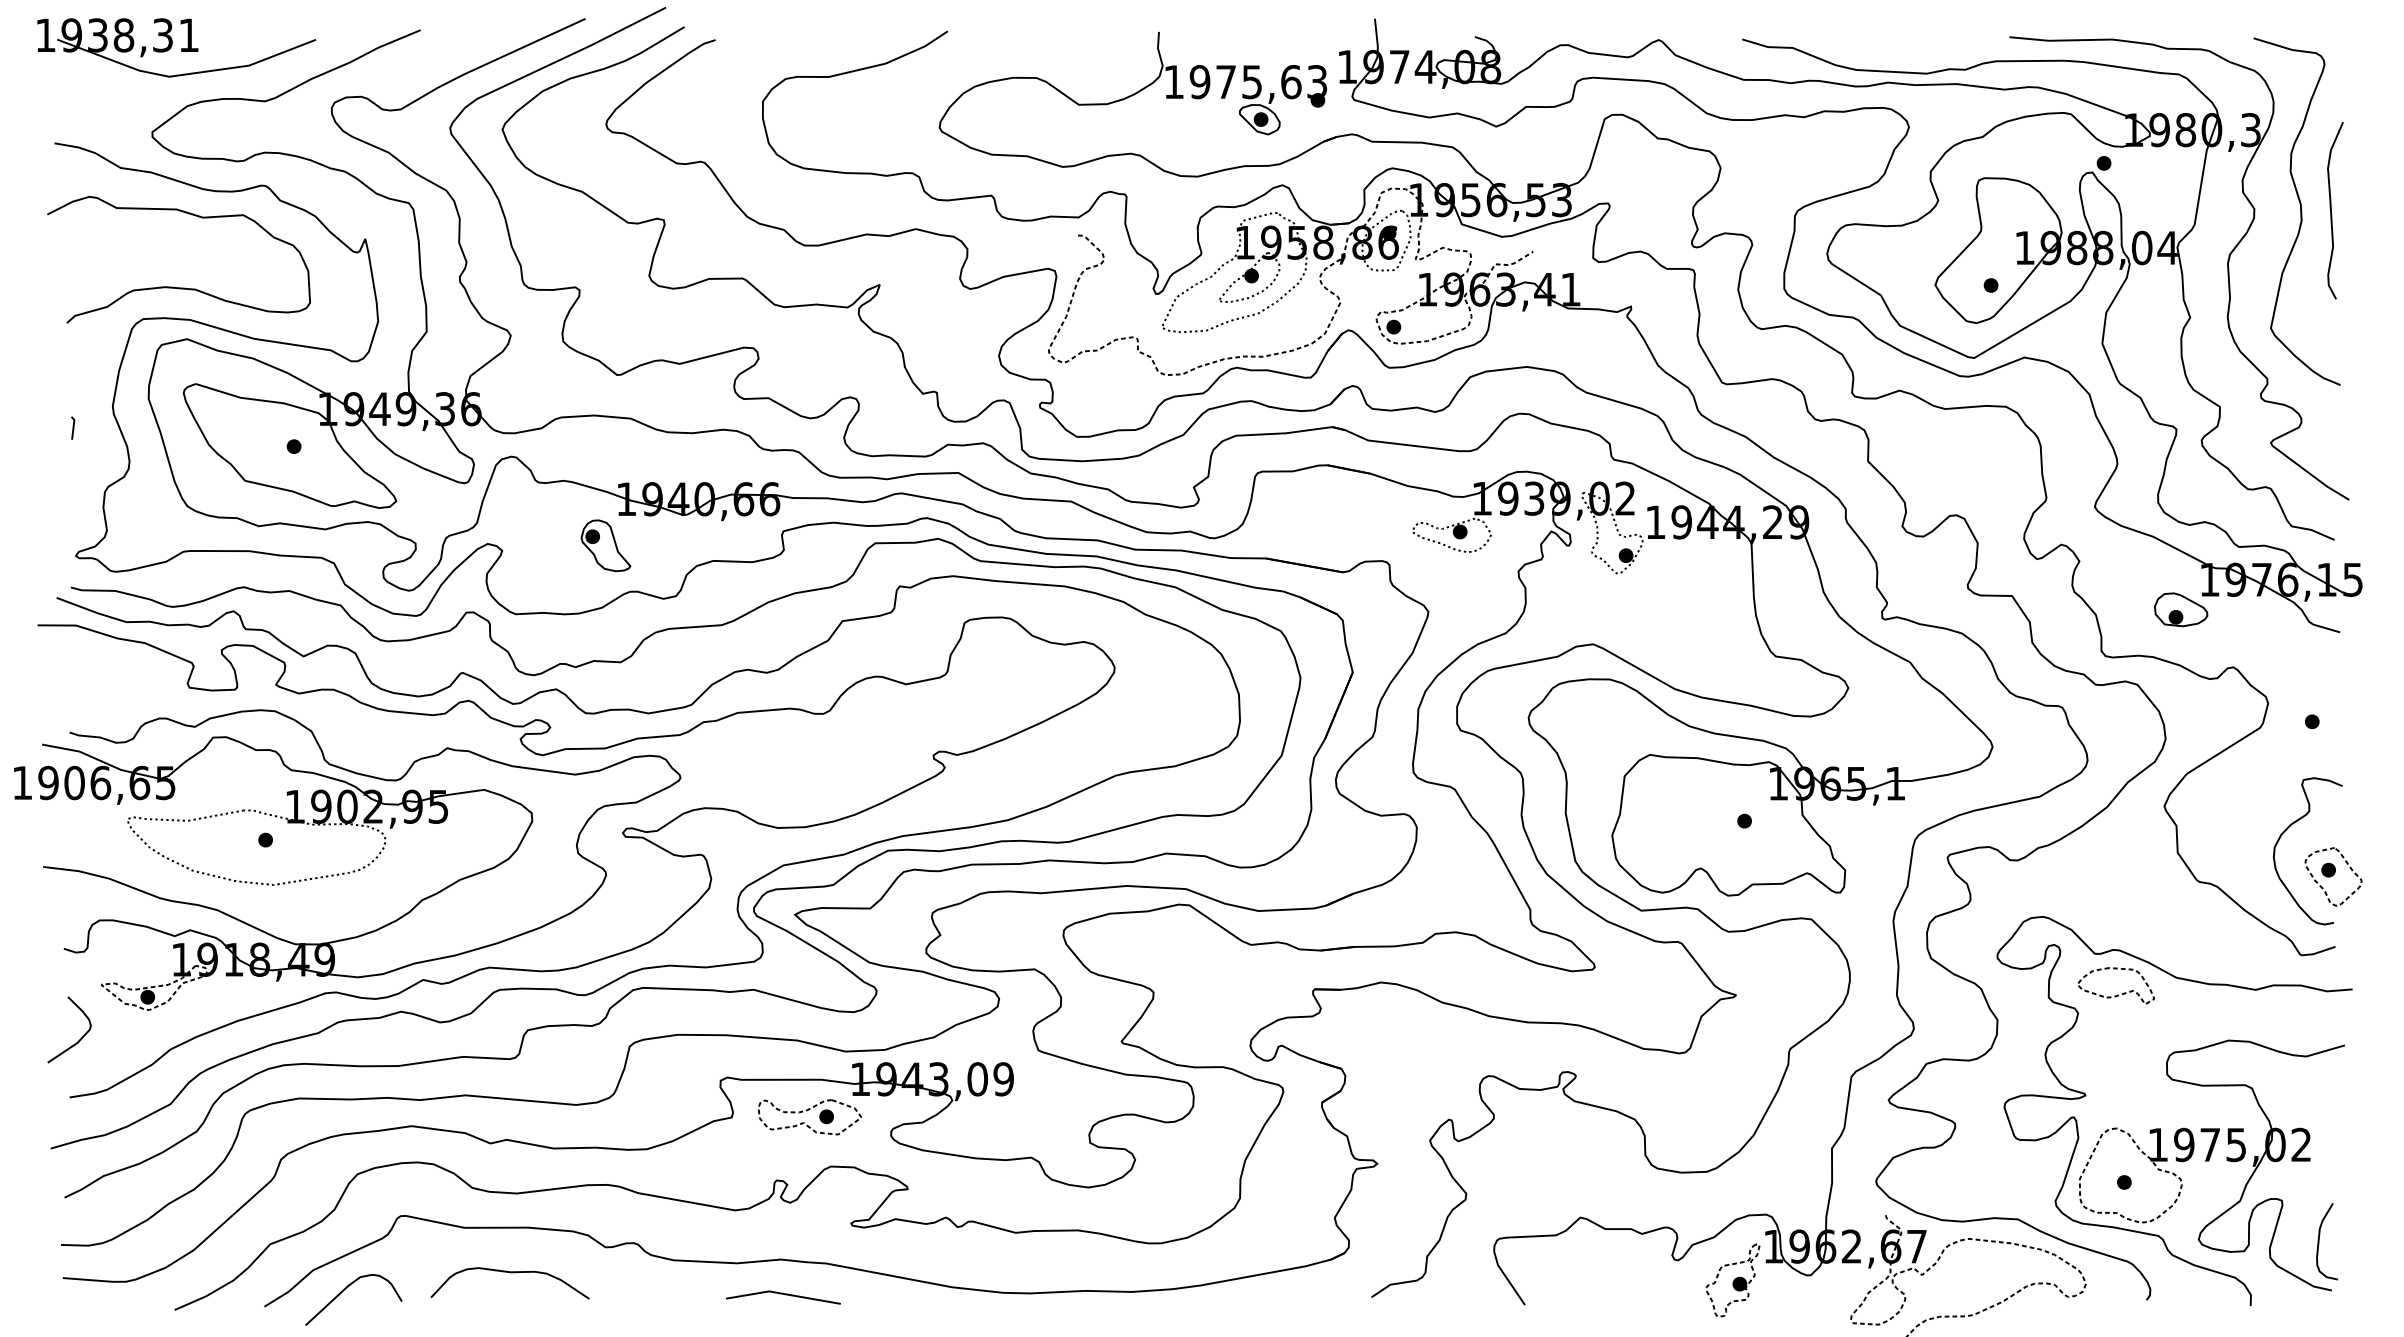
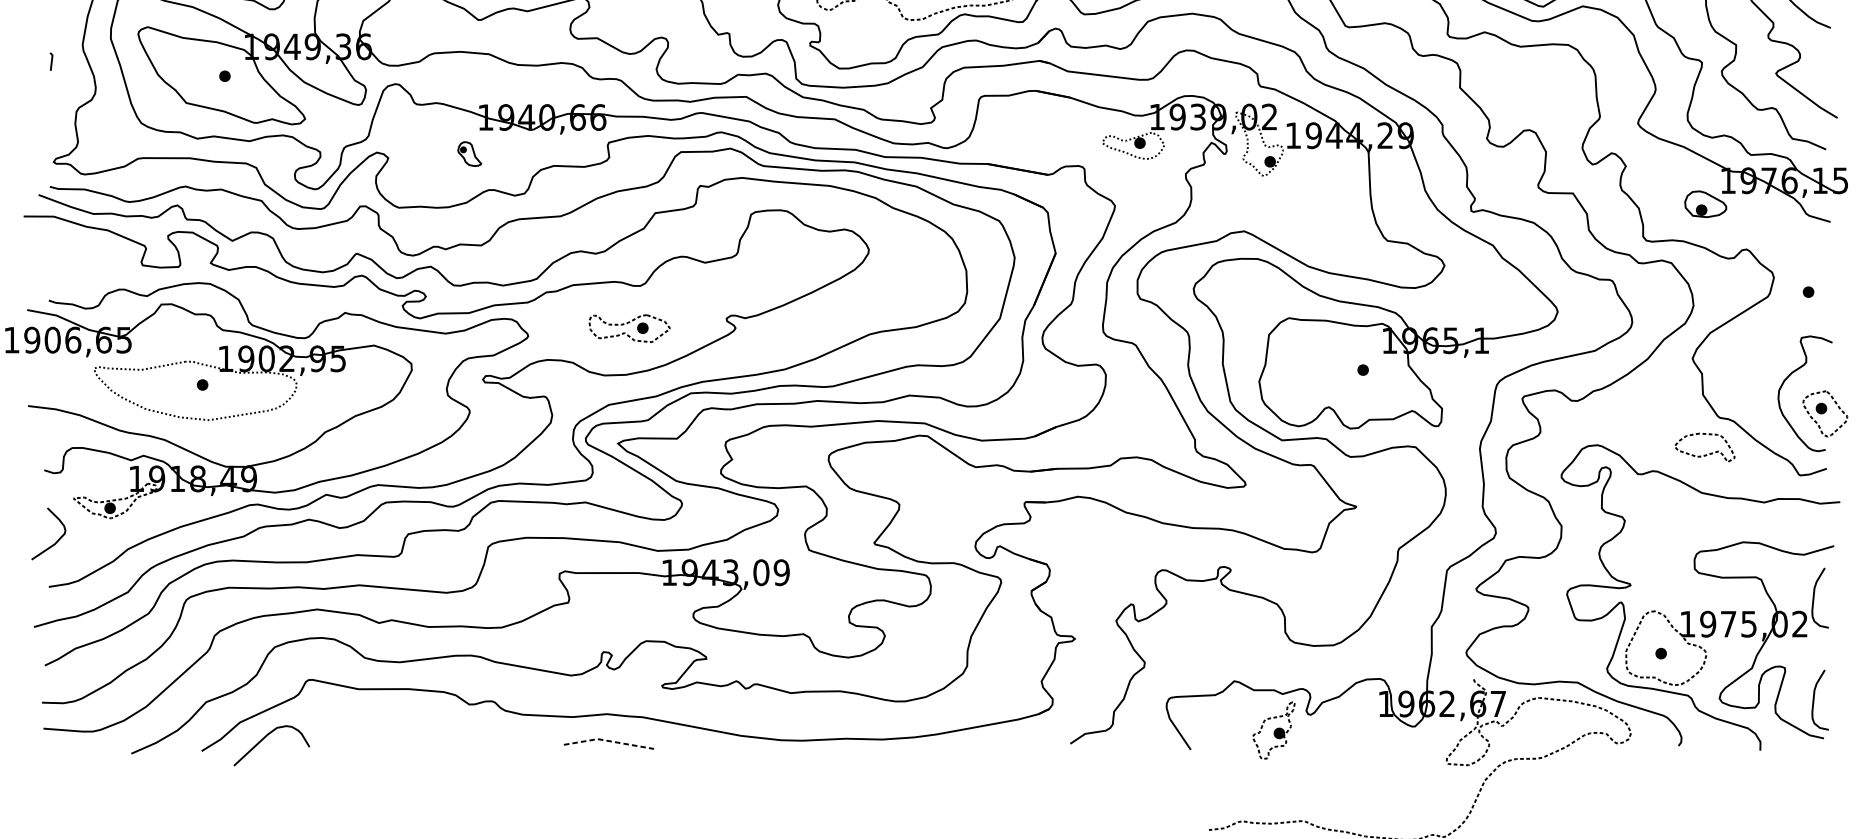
part: (605, 545) -> (469, 153), size x0.6
part: (2117, 994) -> (1705, 454), moved
part: (807, 1111) -> (627, 324), moved
curve: (2319, 1111) -> (1814, 597), added
curve: (509, 1273) -> (393, 725), removed
part: (1732, 1280) -> (1273, 730), moved
line: (782, 1293) -> (608, 740), solid -> dashed

